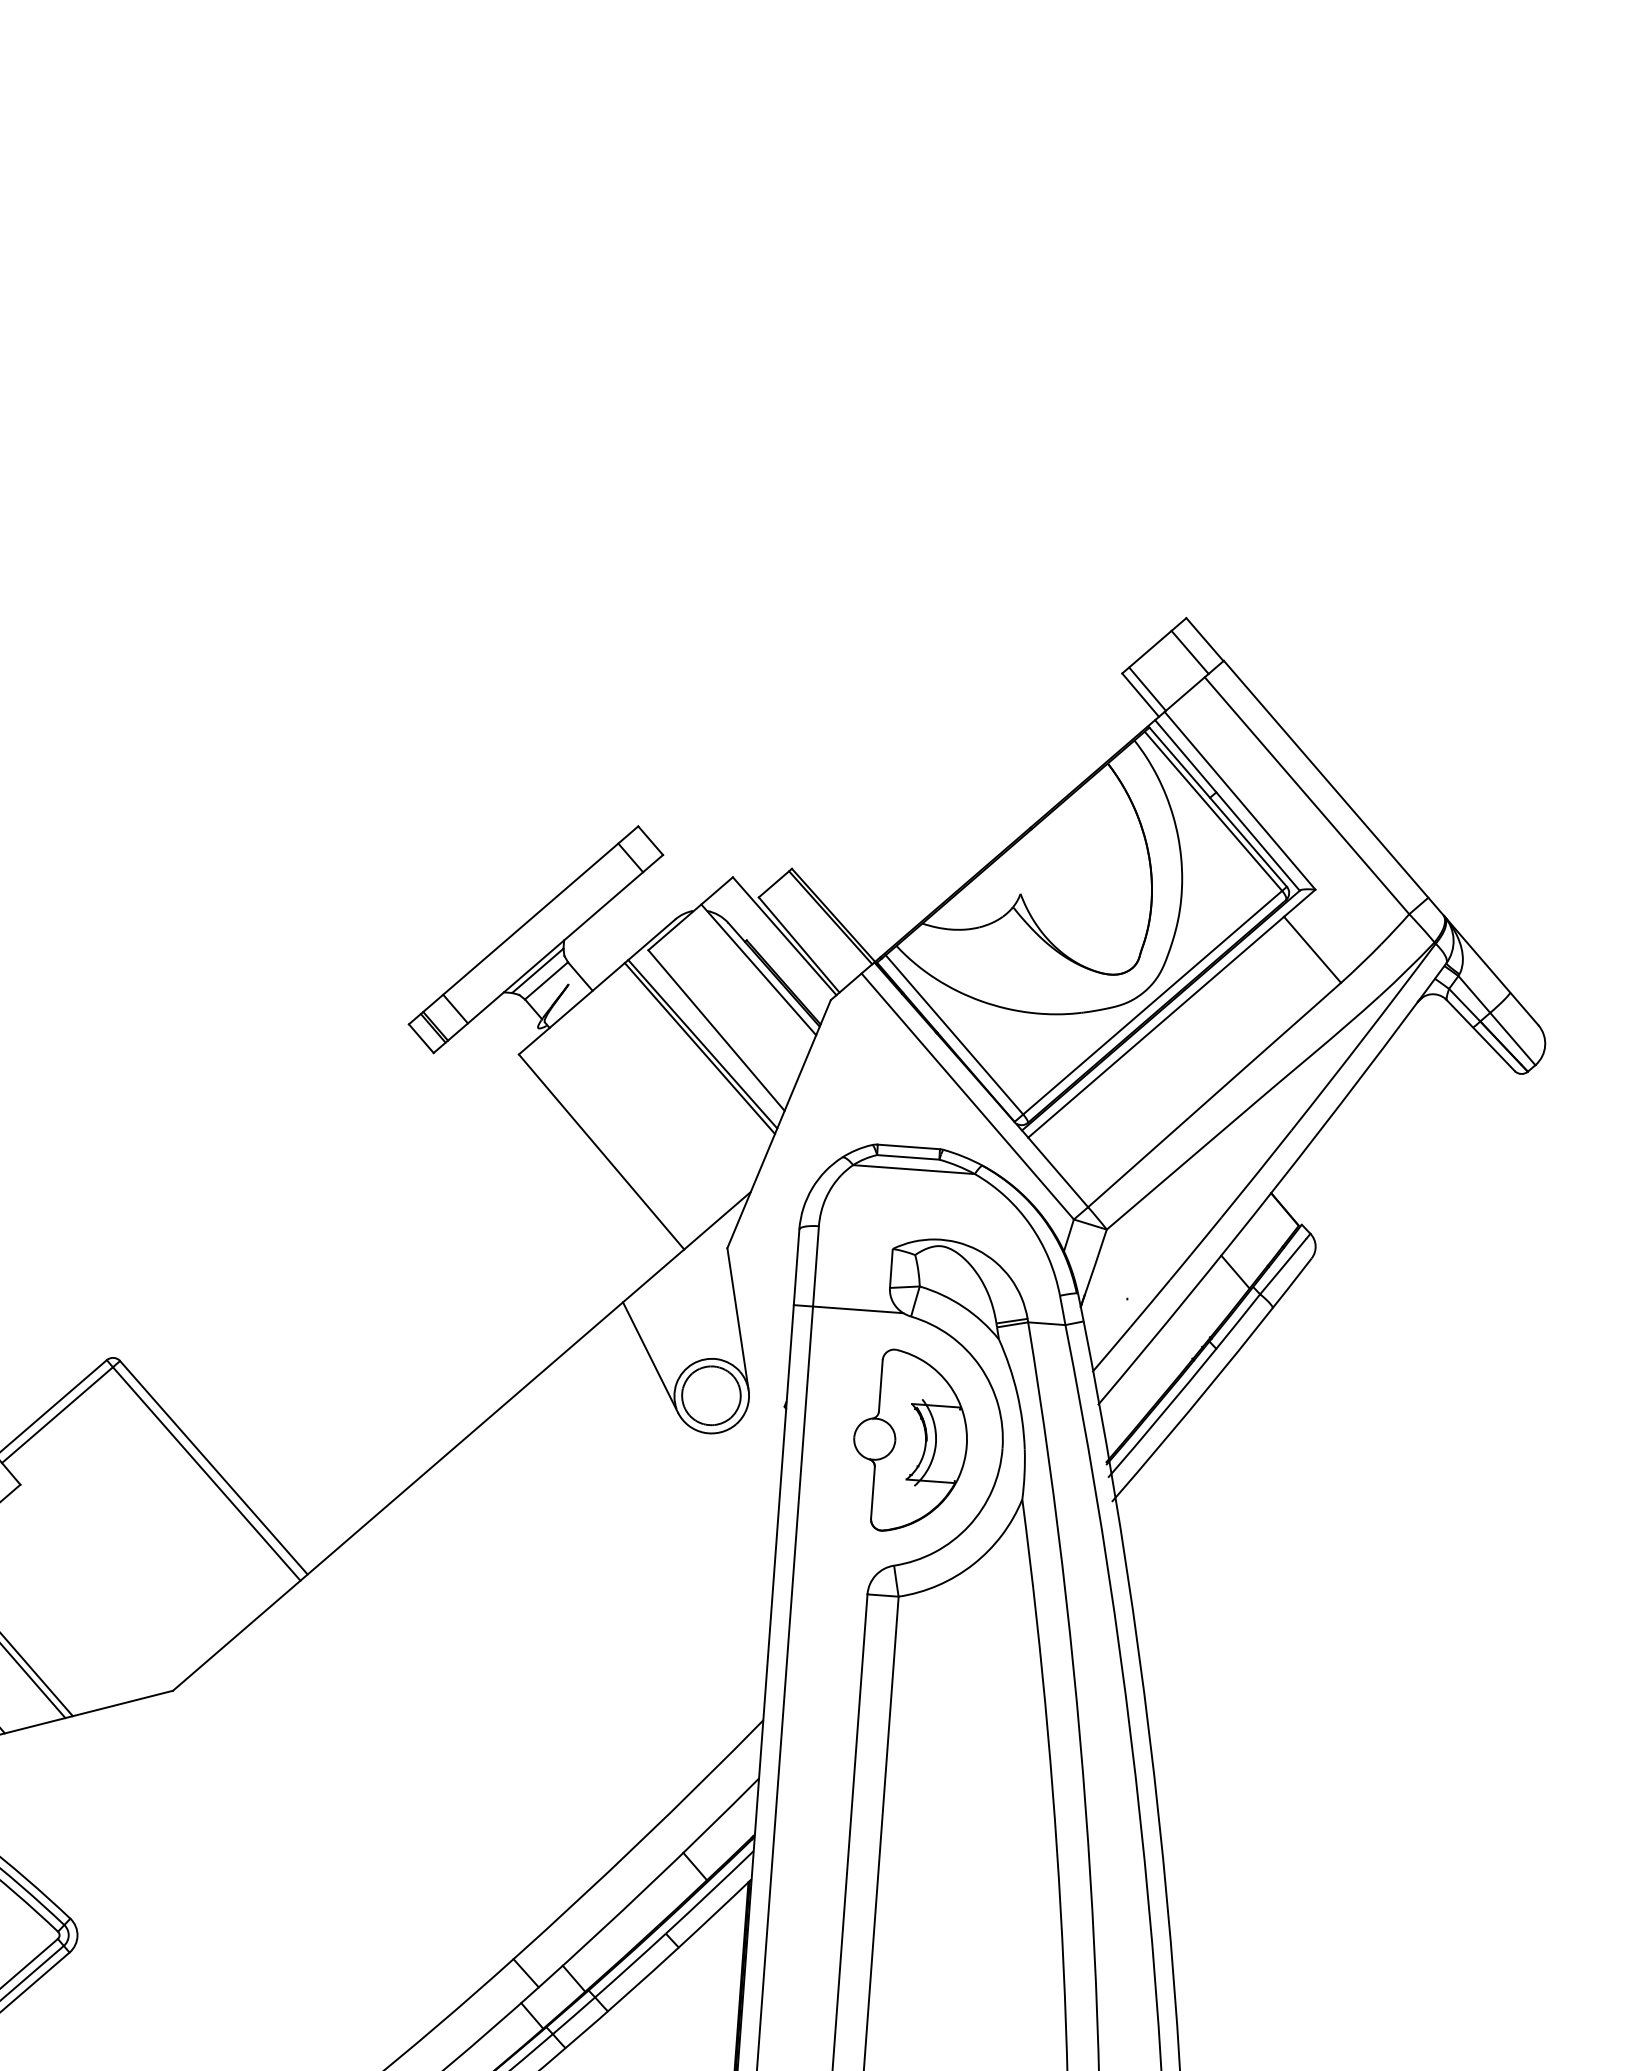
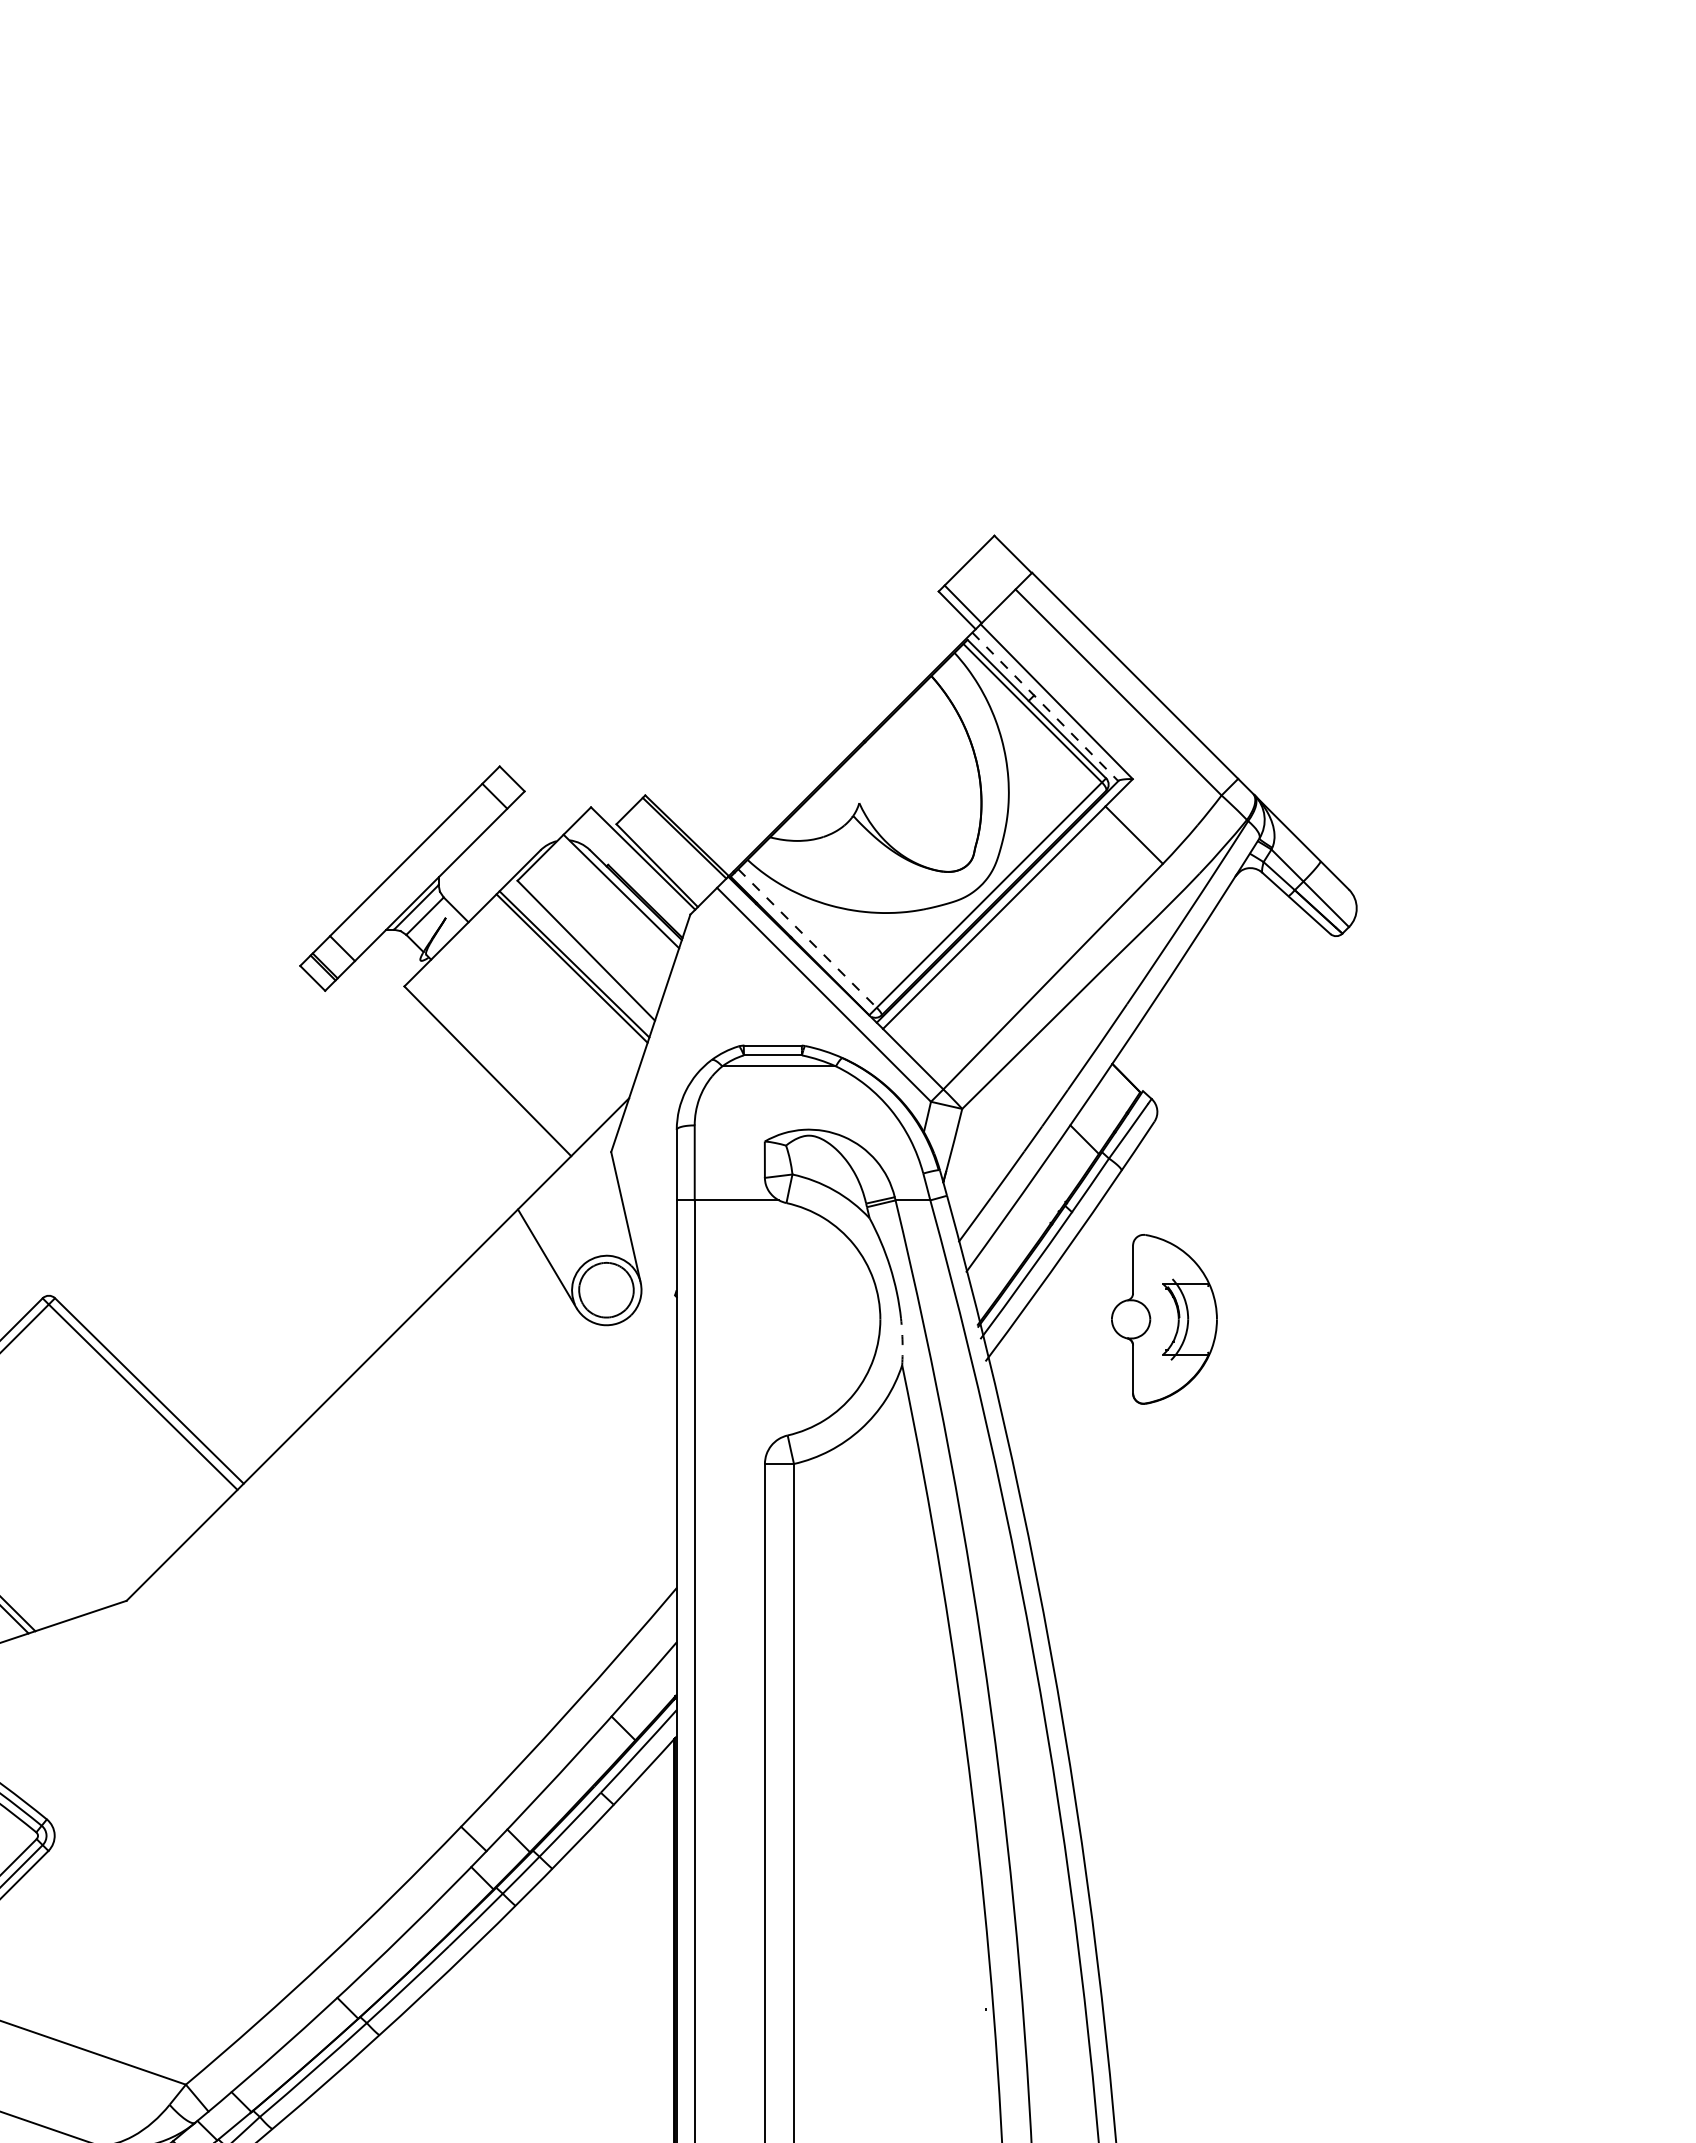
line: (1189, 652) -> (999, 567), removed
line: (1227, 806) -> (1045, 707), solid -> dashed
line: (954, 1034) -> (807, 938), solid -> dashed
part: (910, 1441) -> (1164, 1319), moved
arc: (1024, 1475) -> (902, 1342), solid -> dashed

